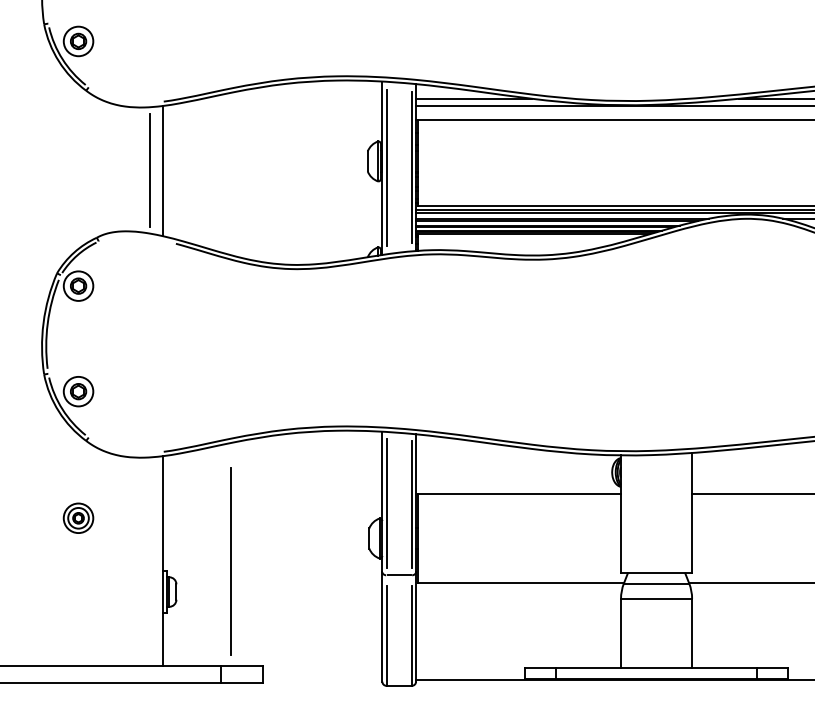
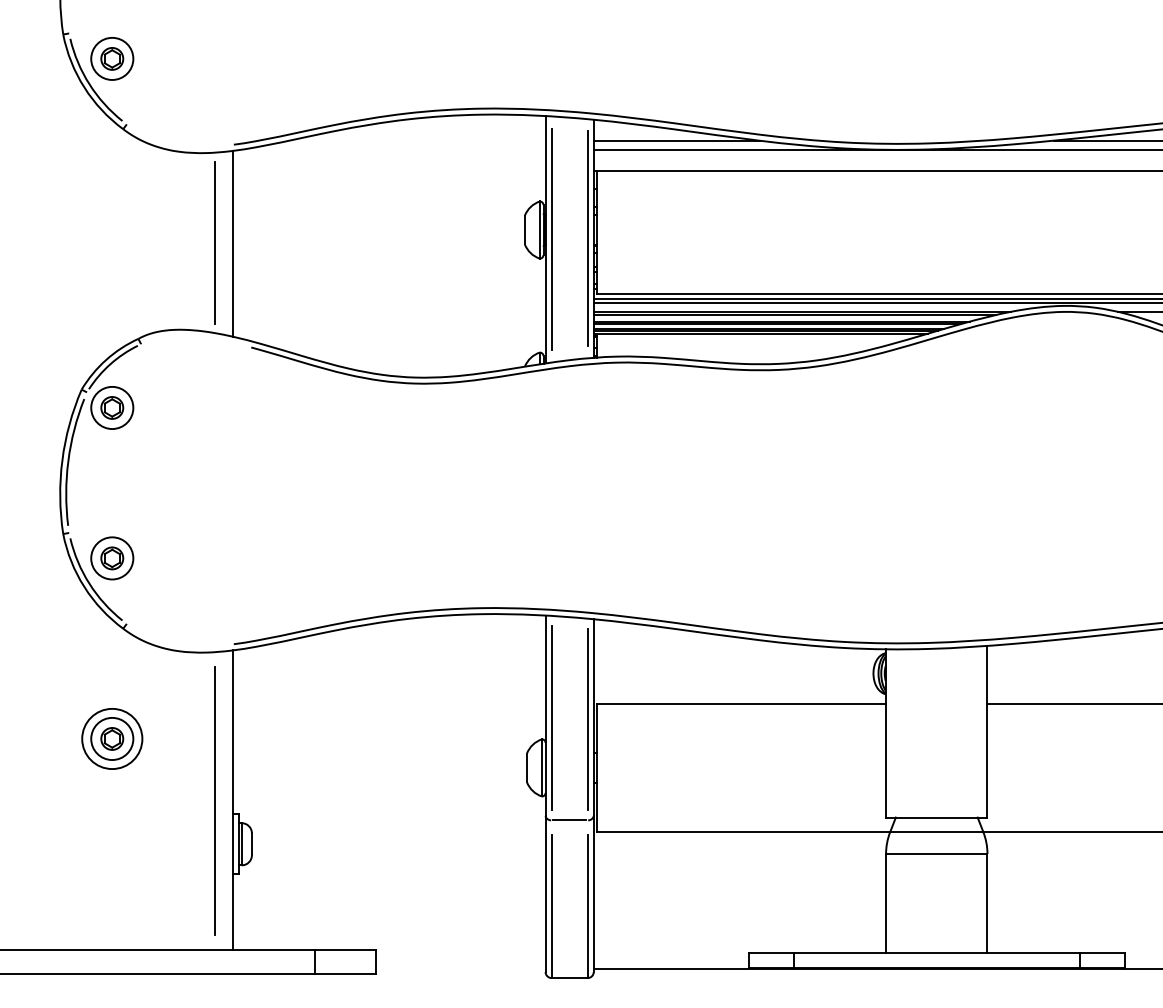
part: (78, 518) -> (112, 739), size x1.43
line: (230, 561) -> (213, 800), moved

